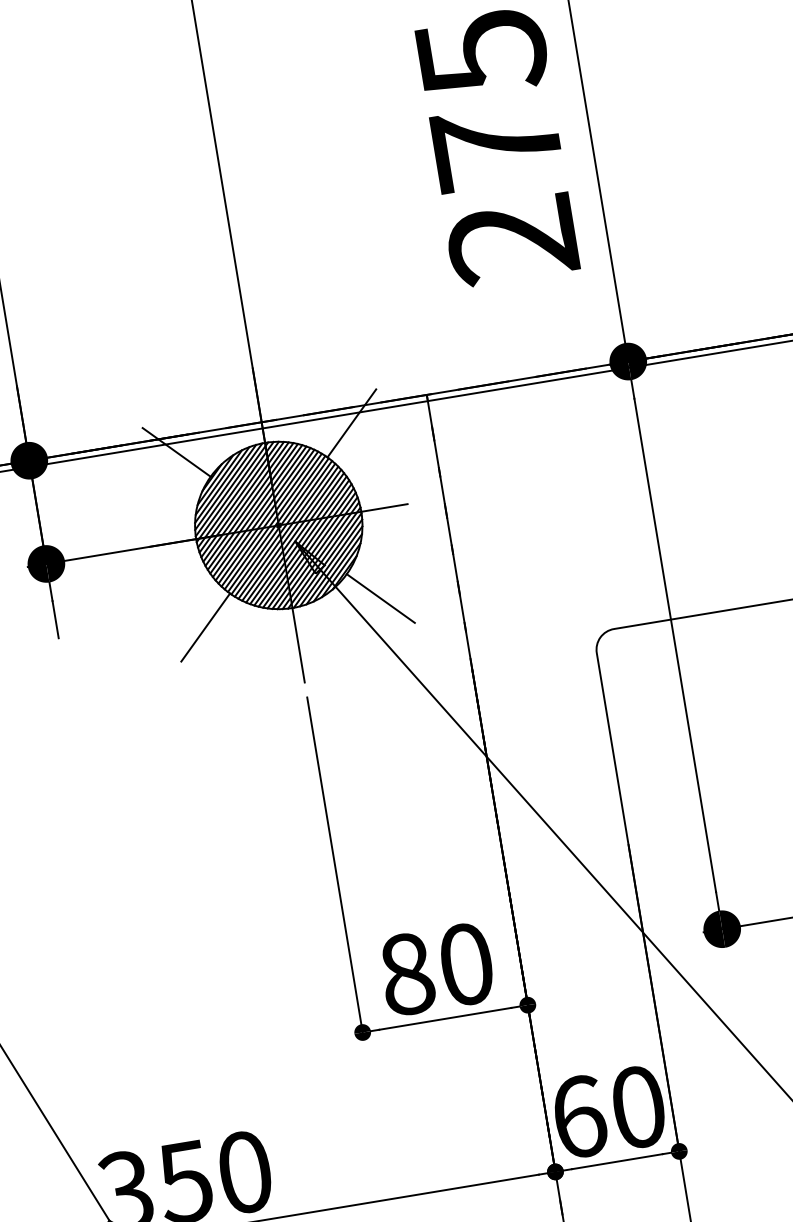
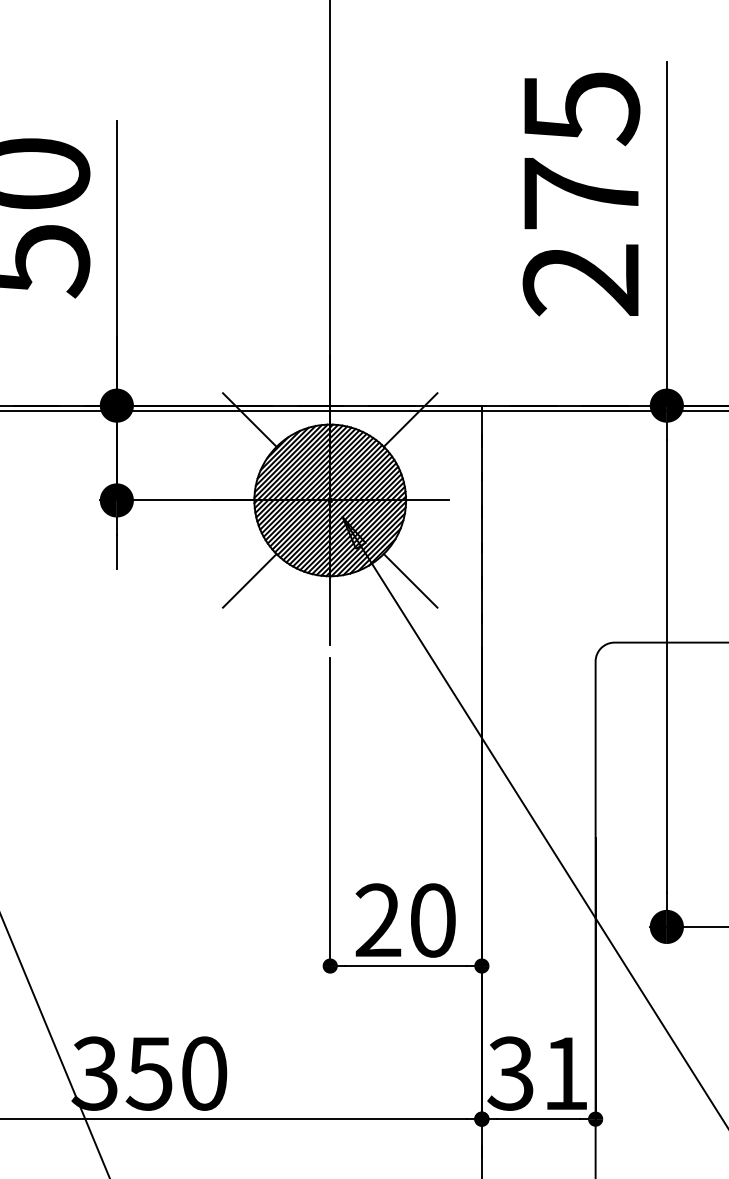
text: (407, 974) -> (378, 920), 80 -> 20
text: (607, 1112) -> (537, 1073), 60 -> 31

